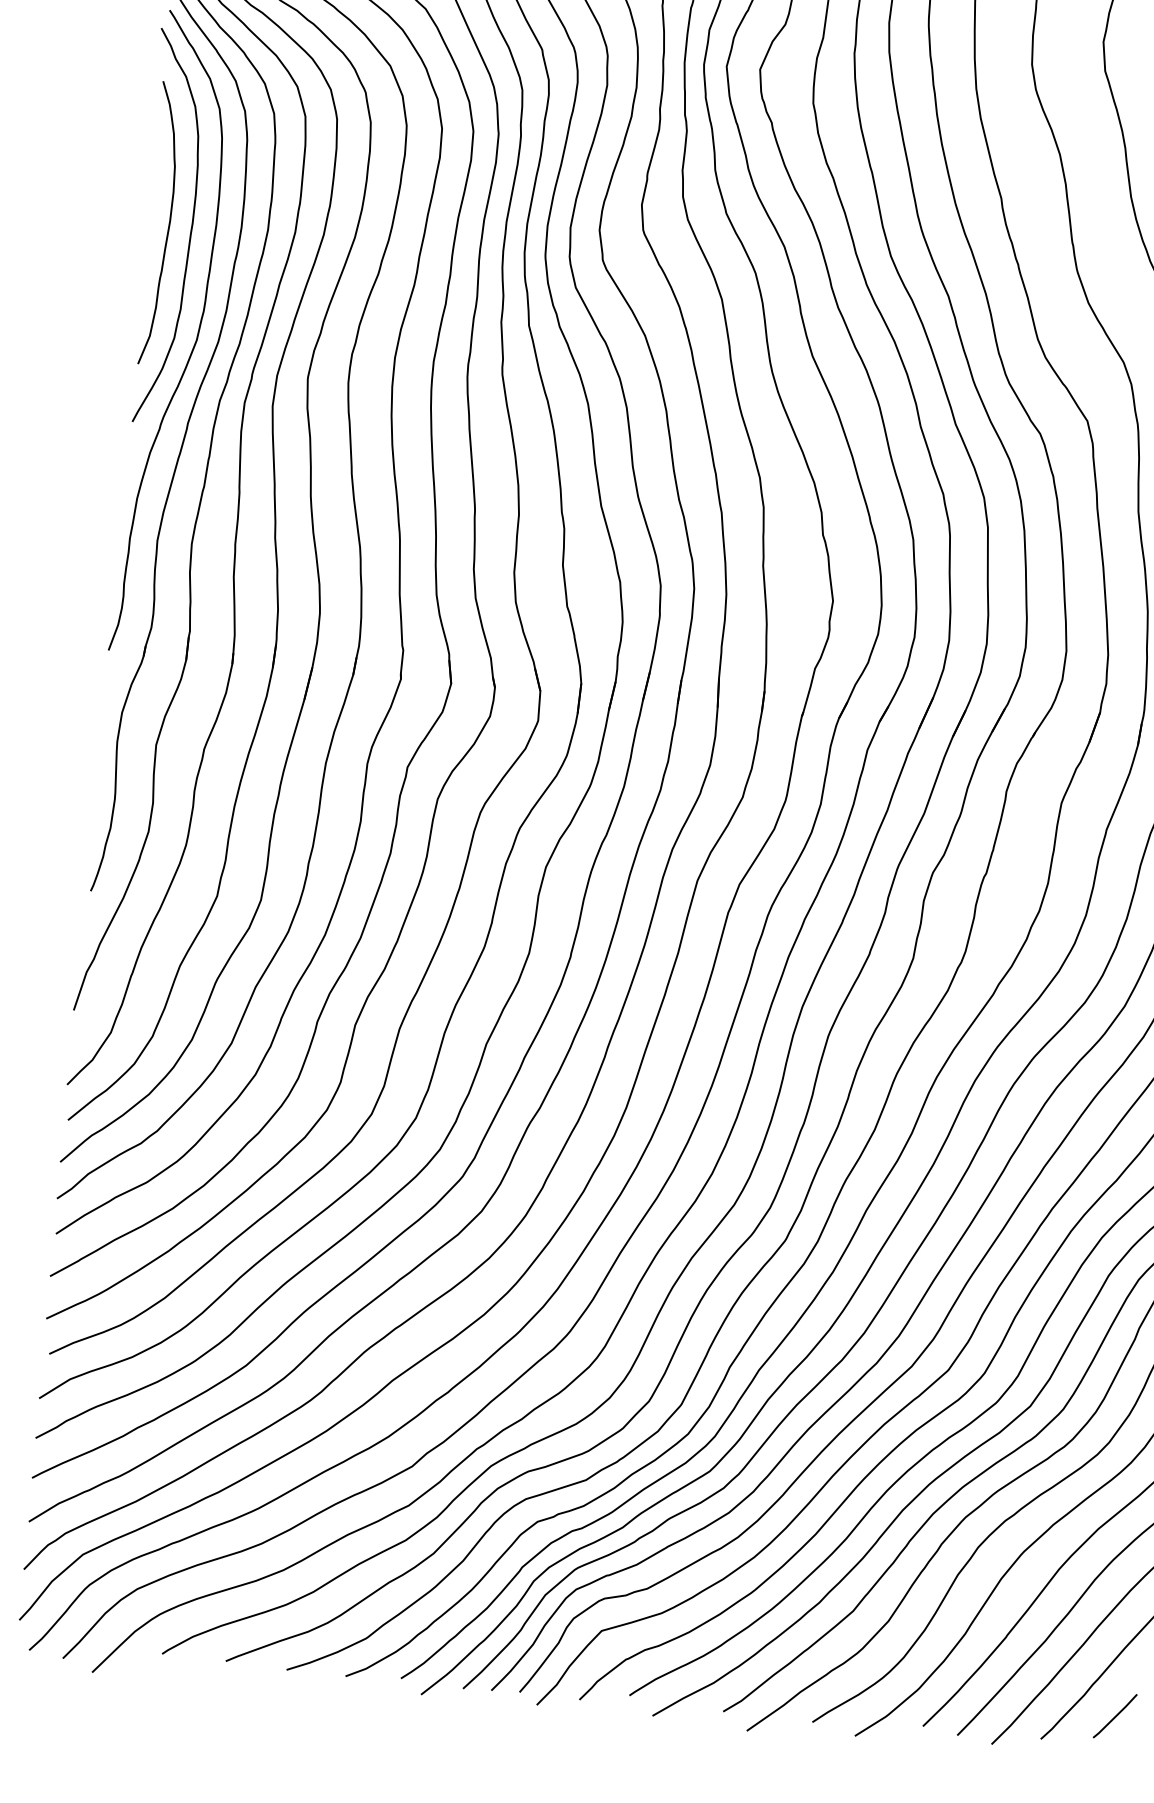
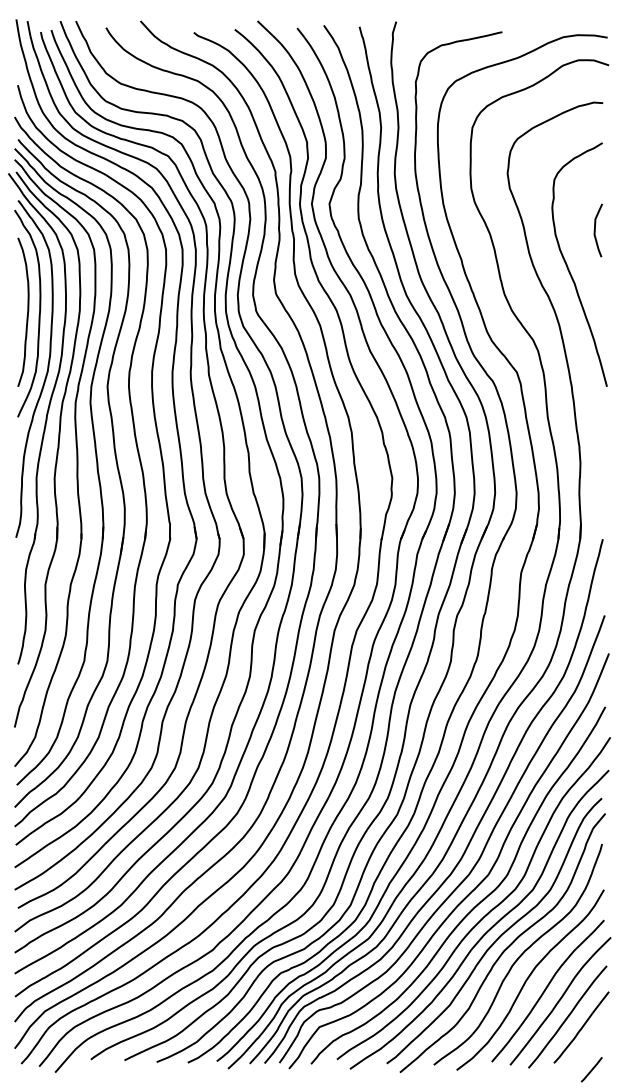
line: (1114, 1715) -> (591, 1069), moved

